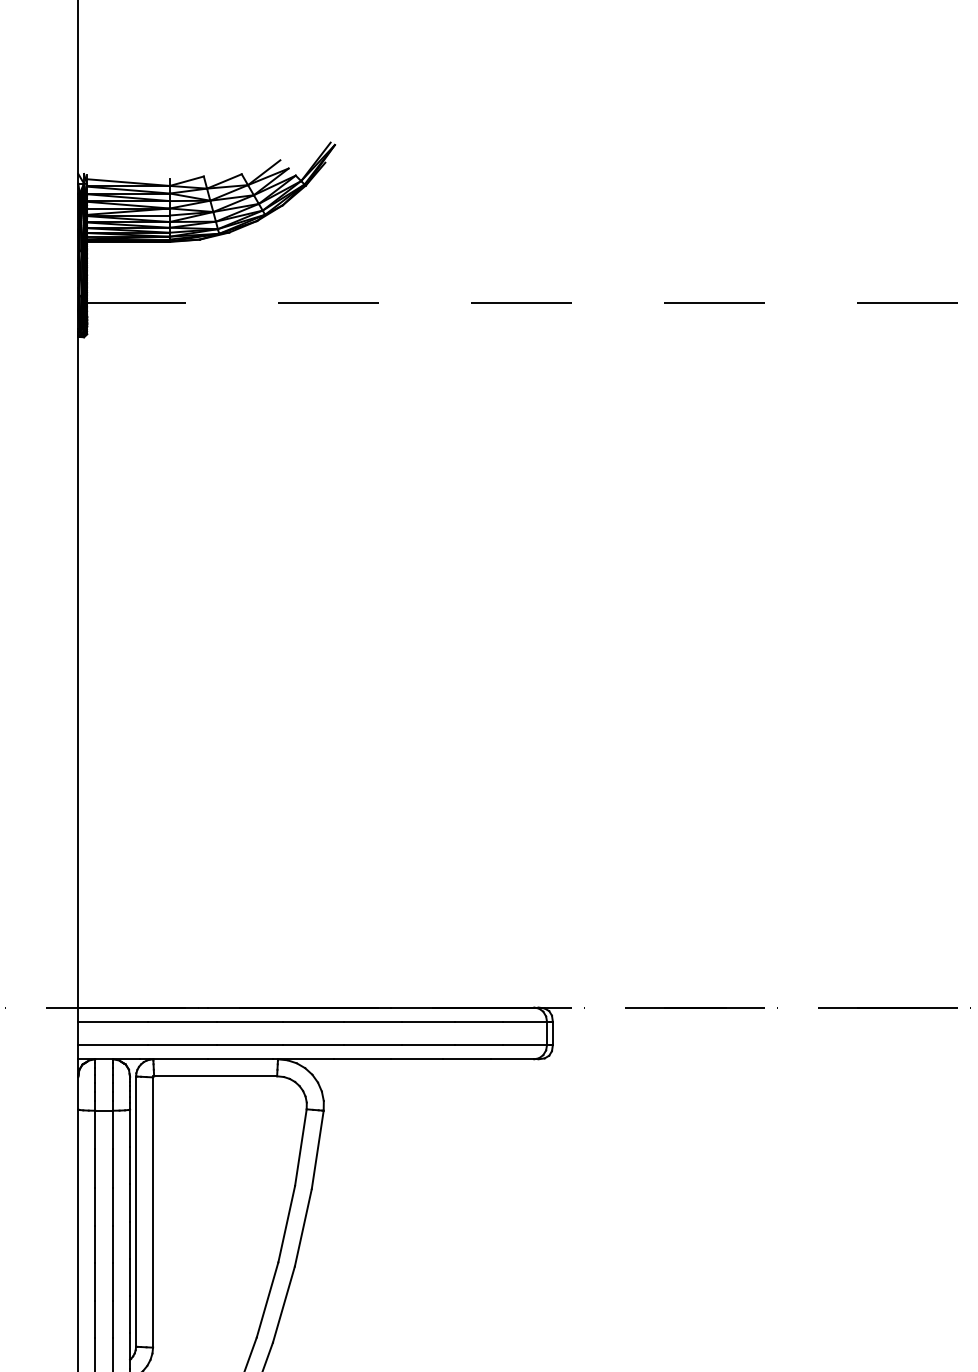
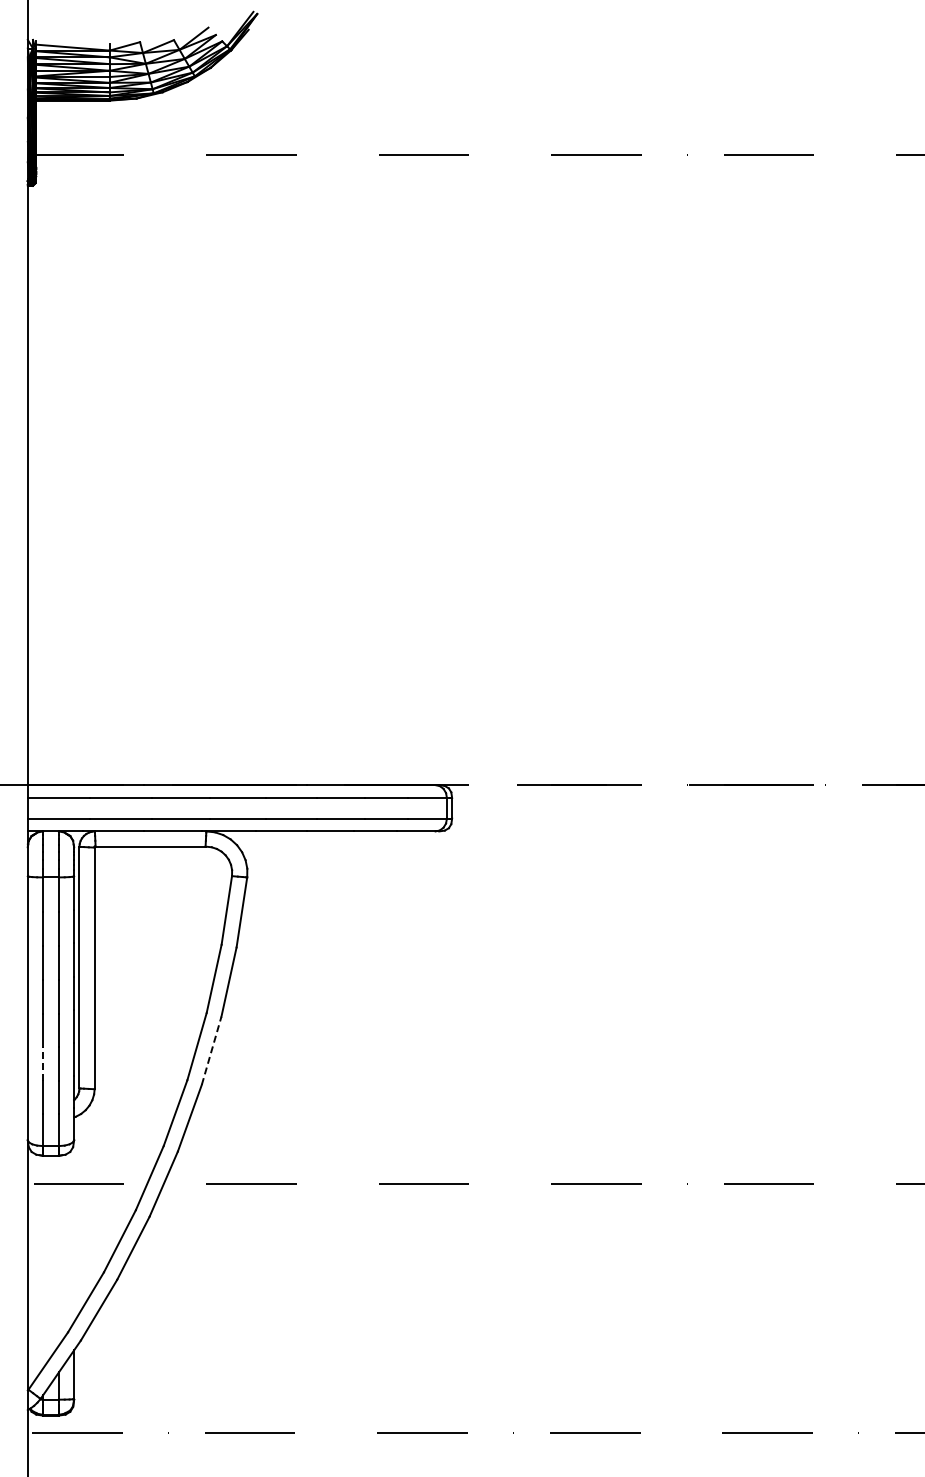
line: (283, 1304) -> (211, 1050), solid -> dashed
line: (95, 1319) -> (43, 1064), solid -> dashed

